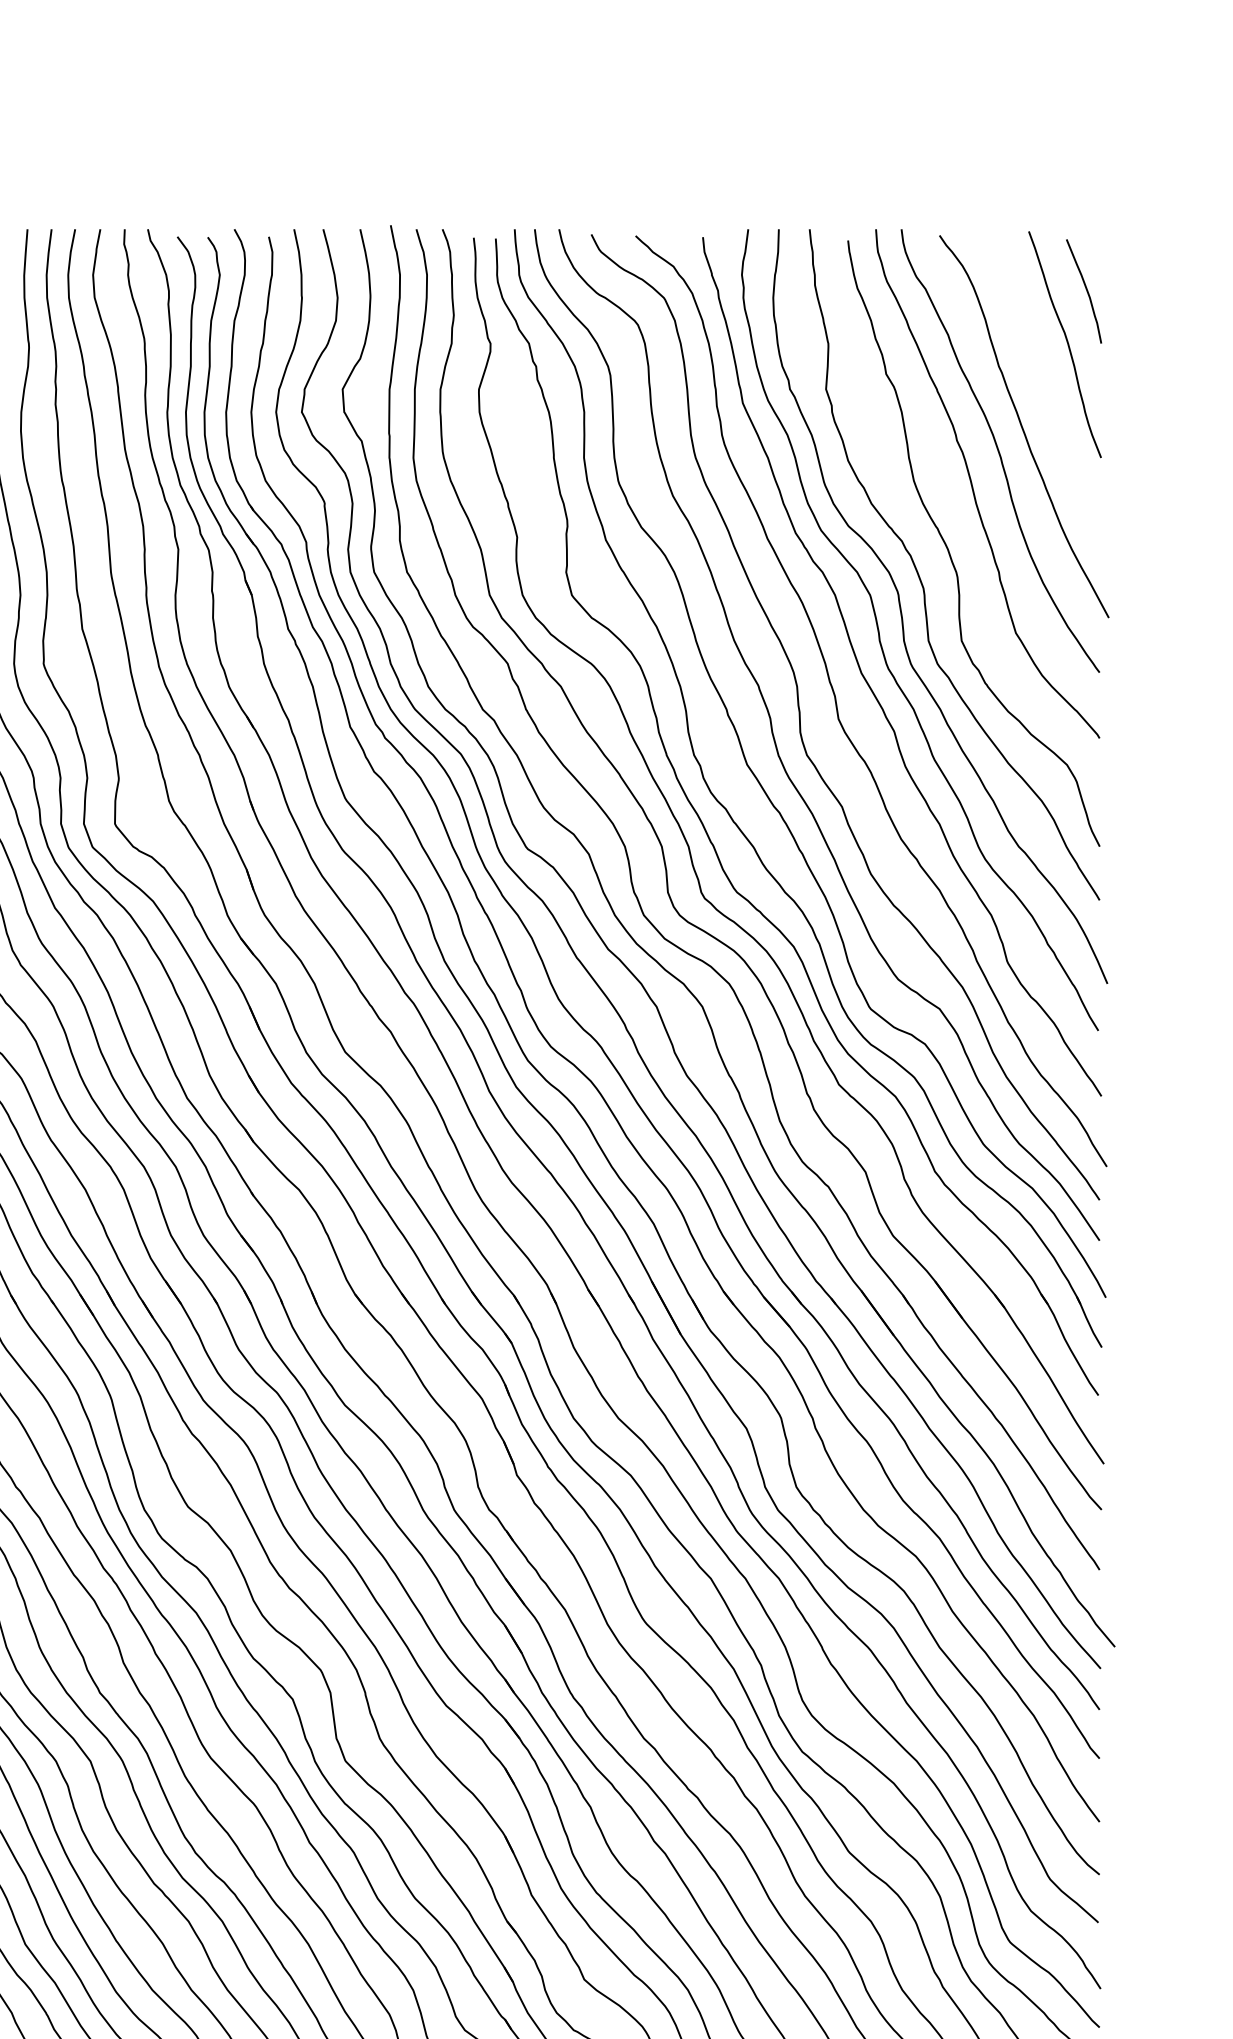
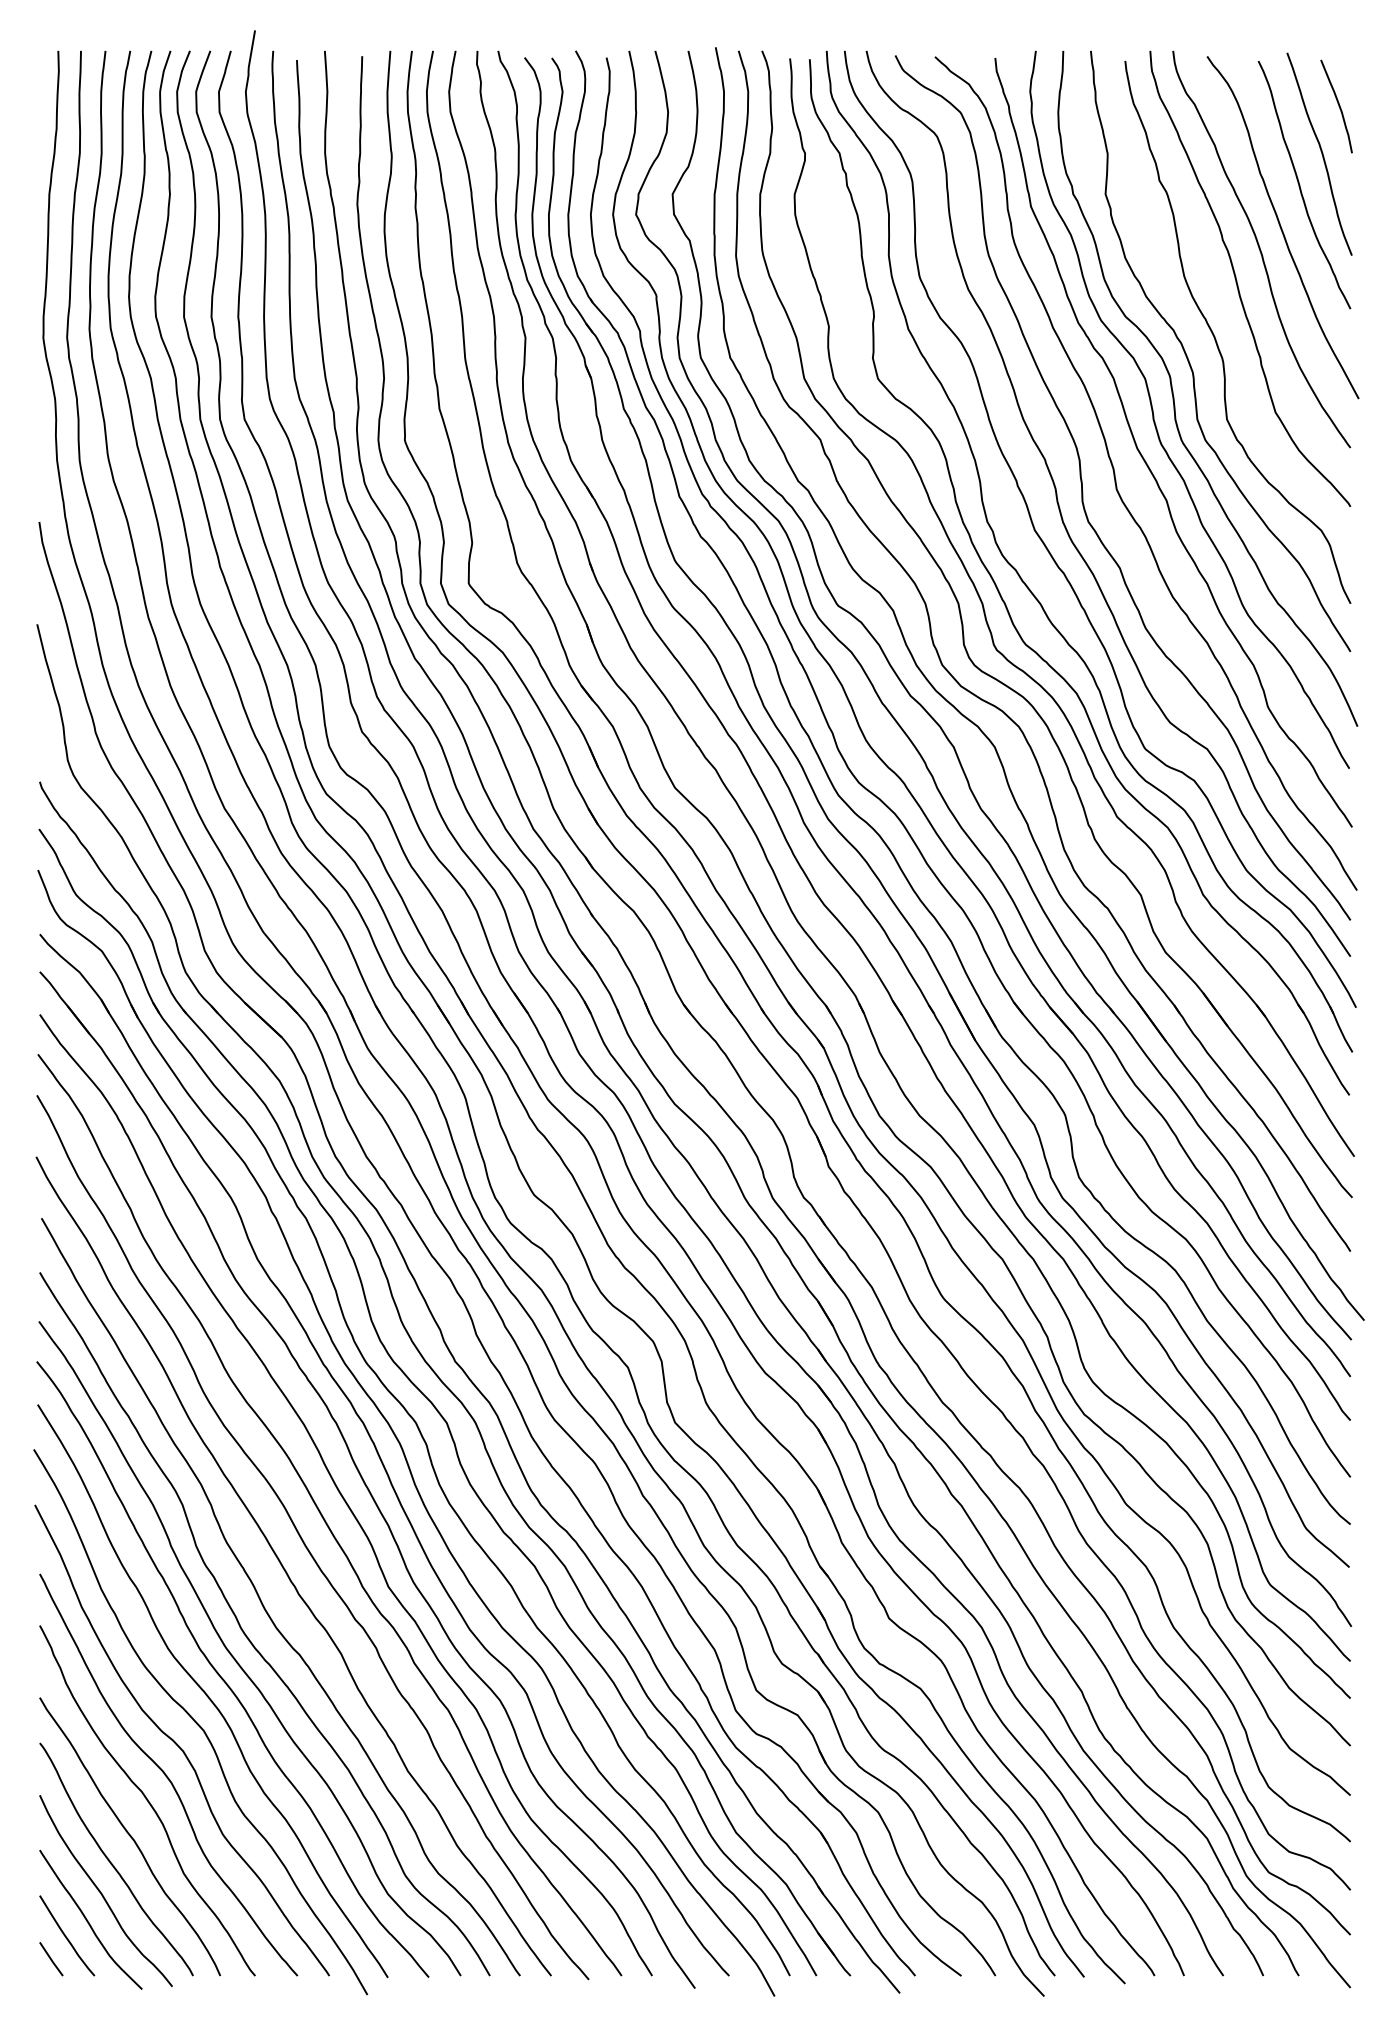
curve: (1043, 378) -> (1300, 184), added

